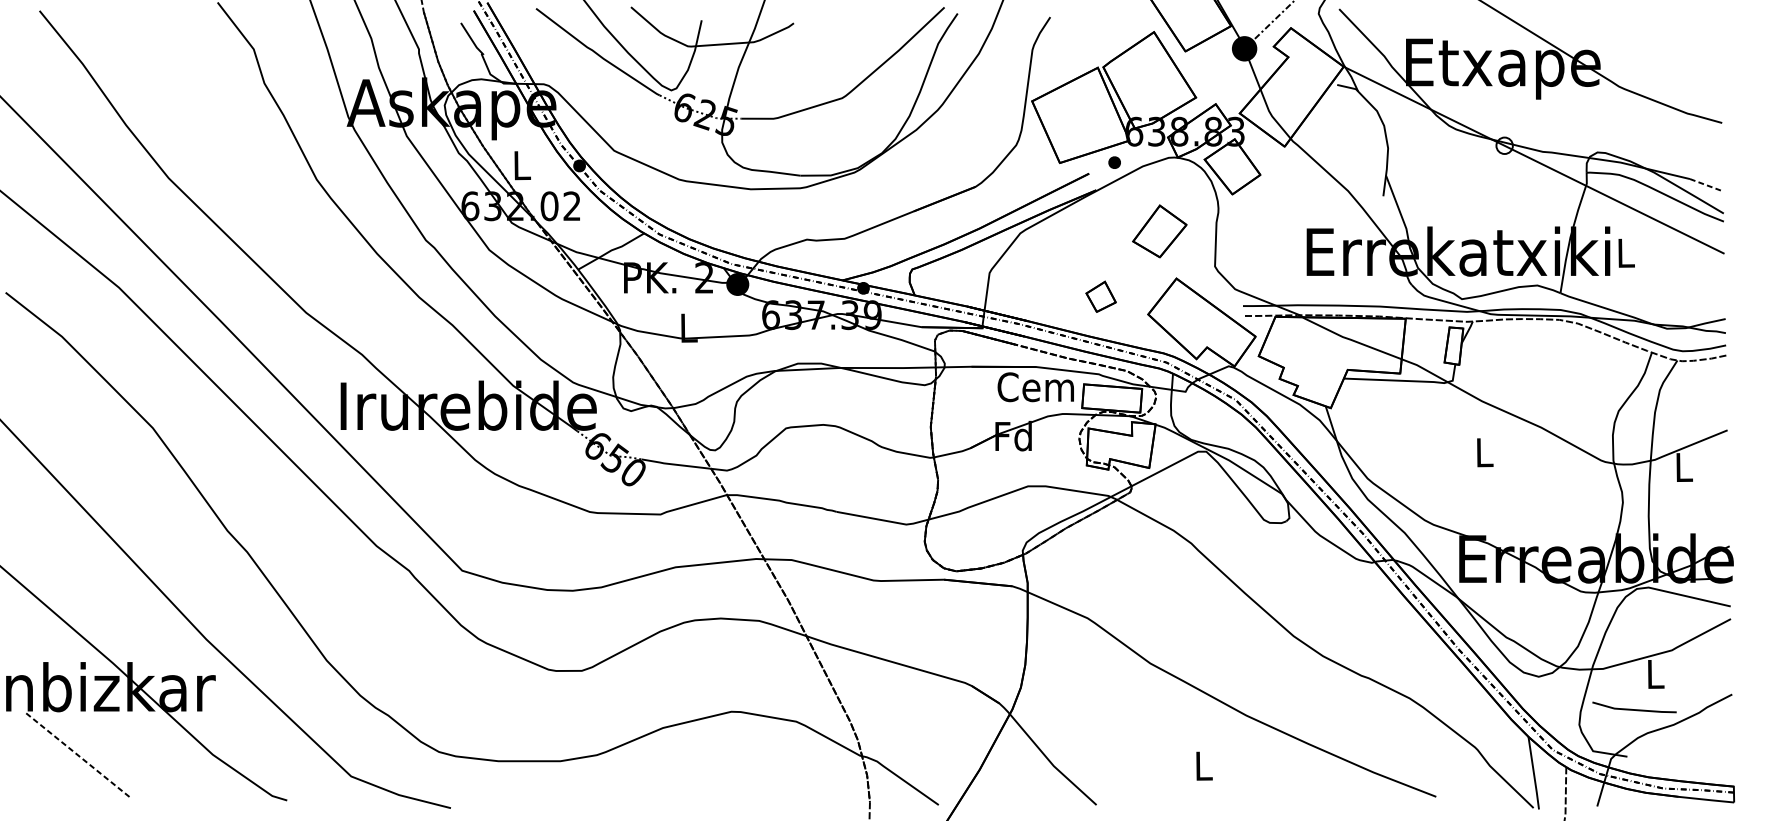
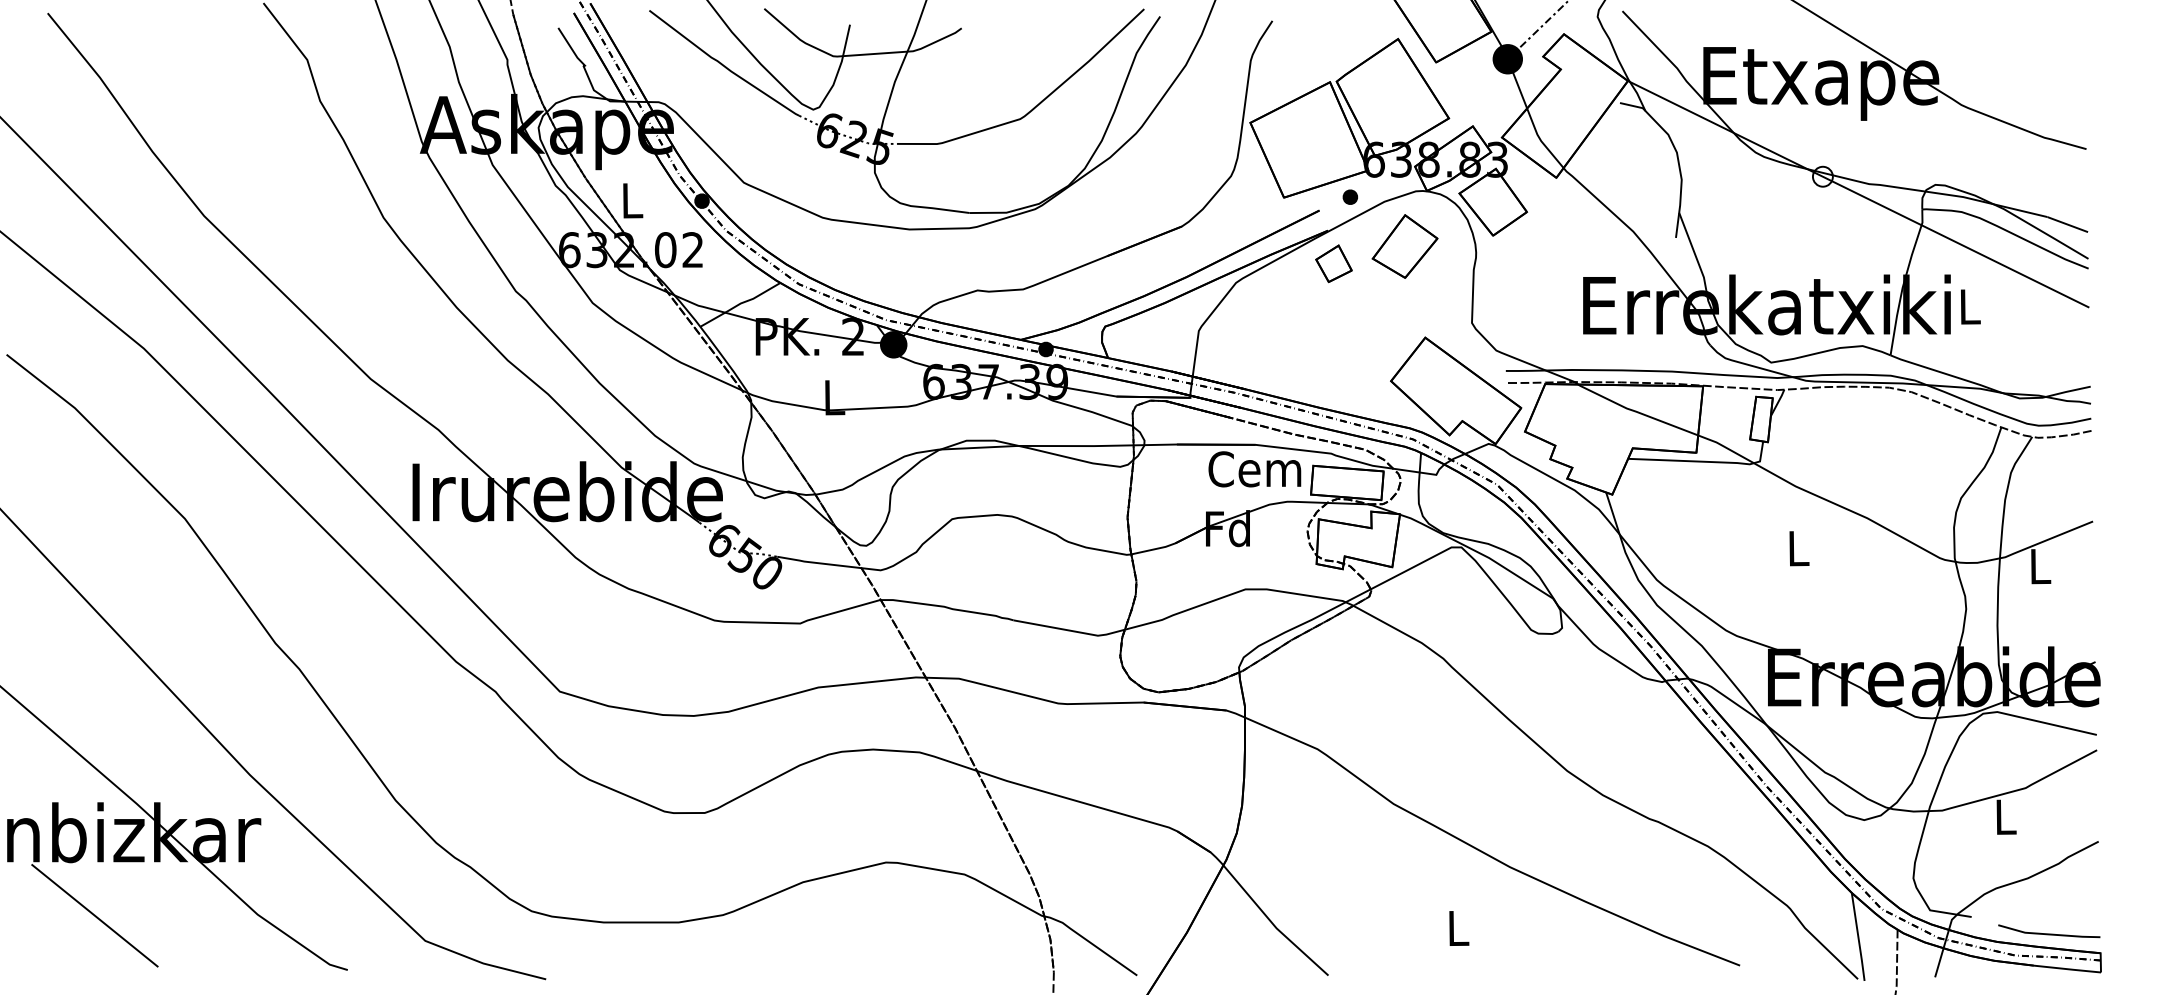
line: (1706, 185) -> (2067, 224), dashed -> solid
part: (1159, 231) -> (1404, 246), moved
part: (1100, 296) -> (1333, 263), moved
line: (1634, 709) -> (2049, 933), moved
line: (78, 755) -> (94, 915), dashed -> solid

